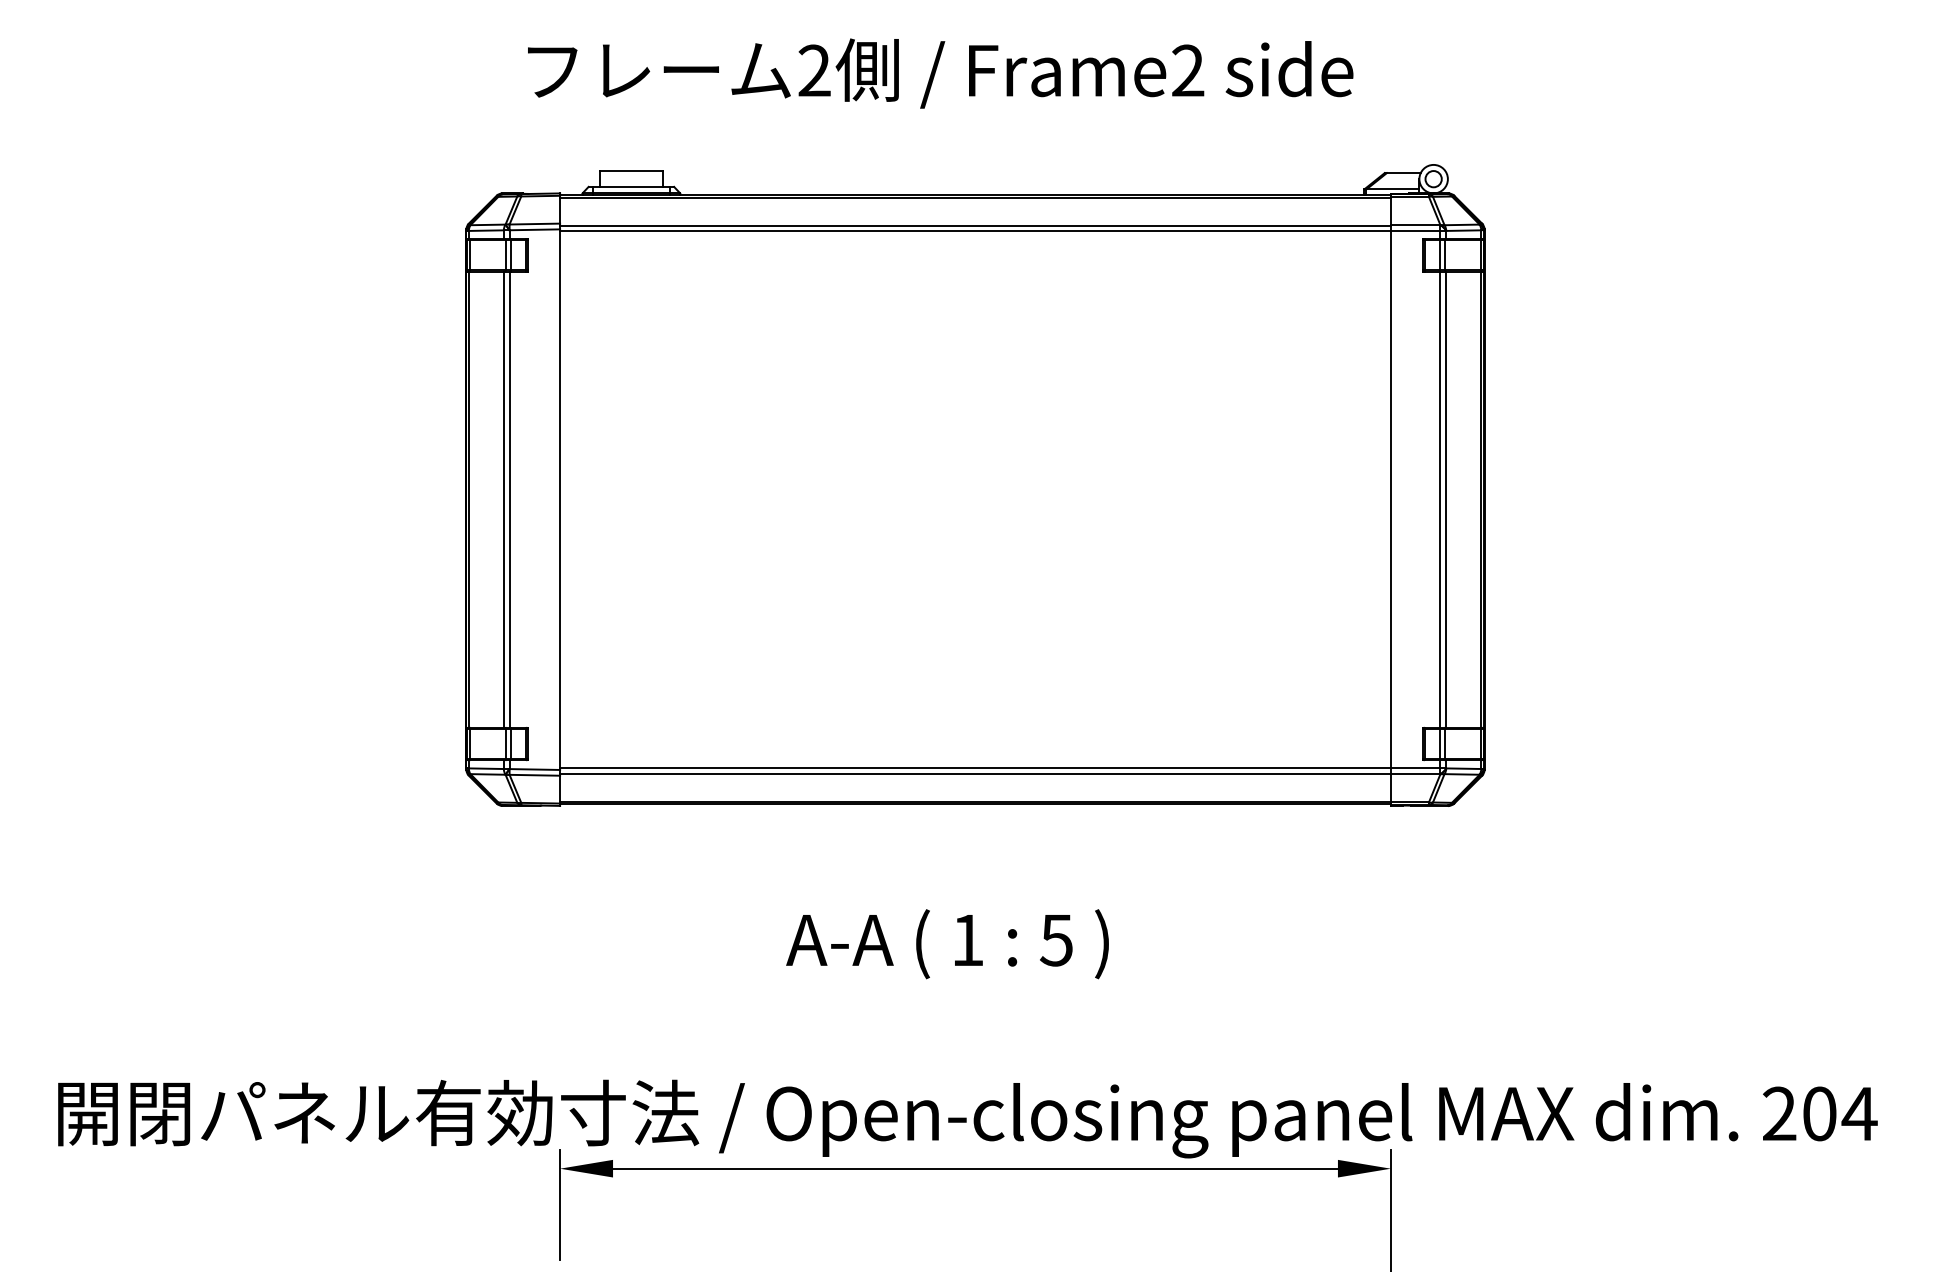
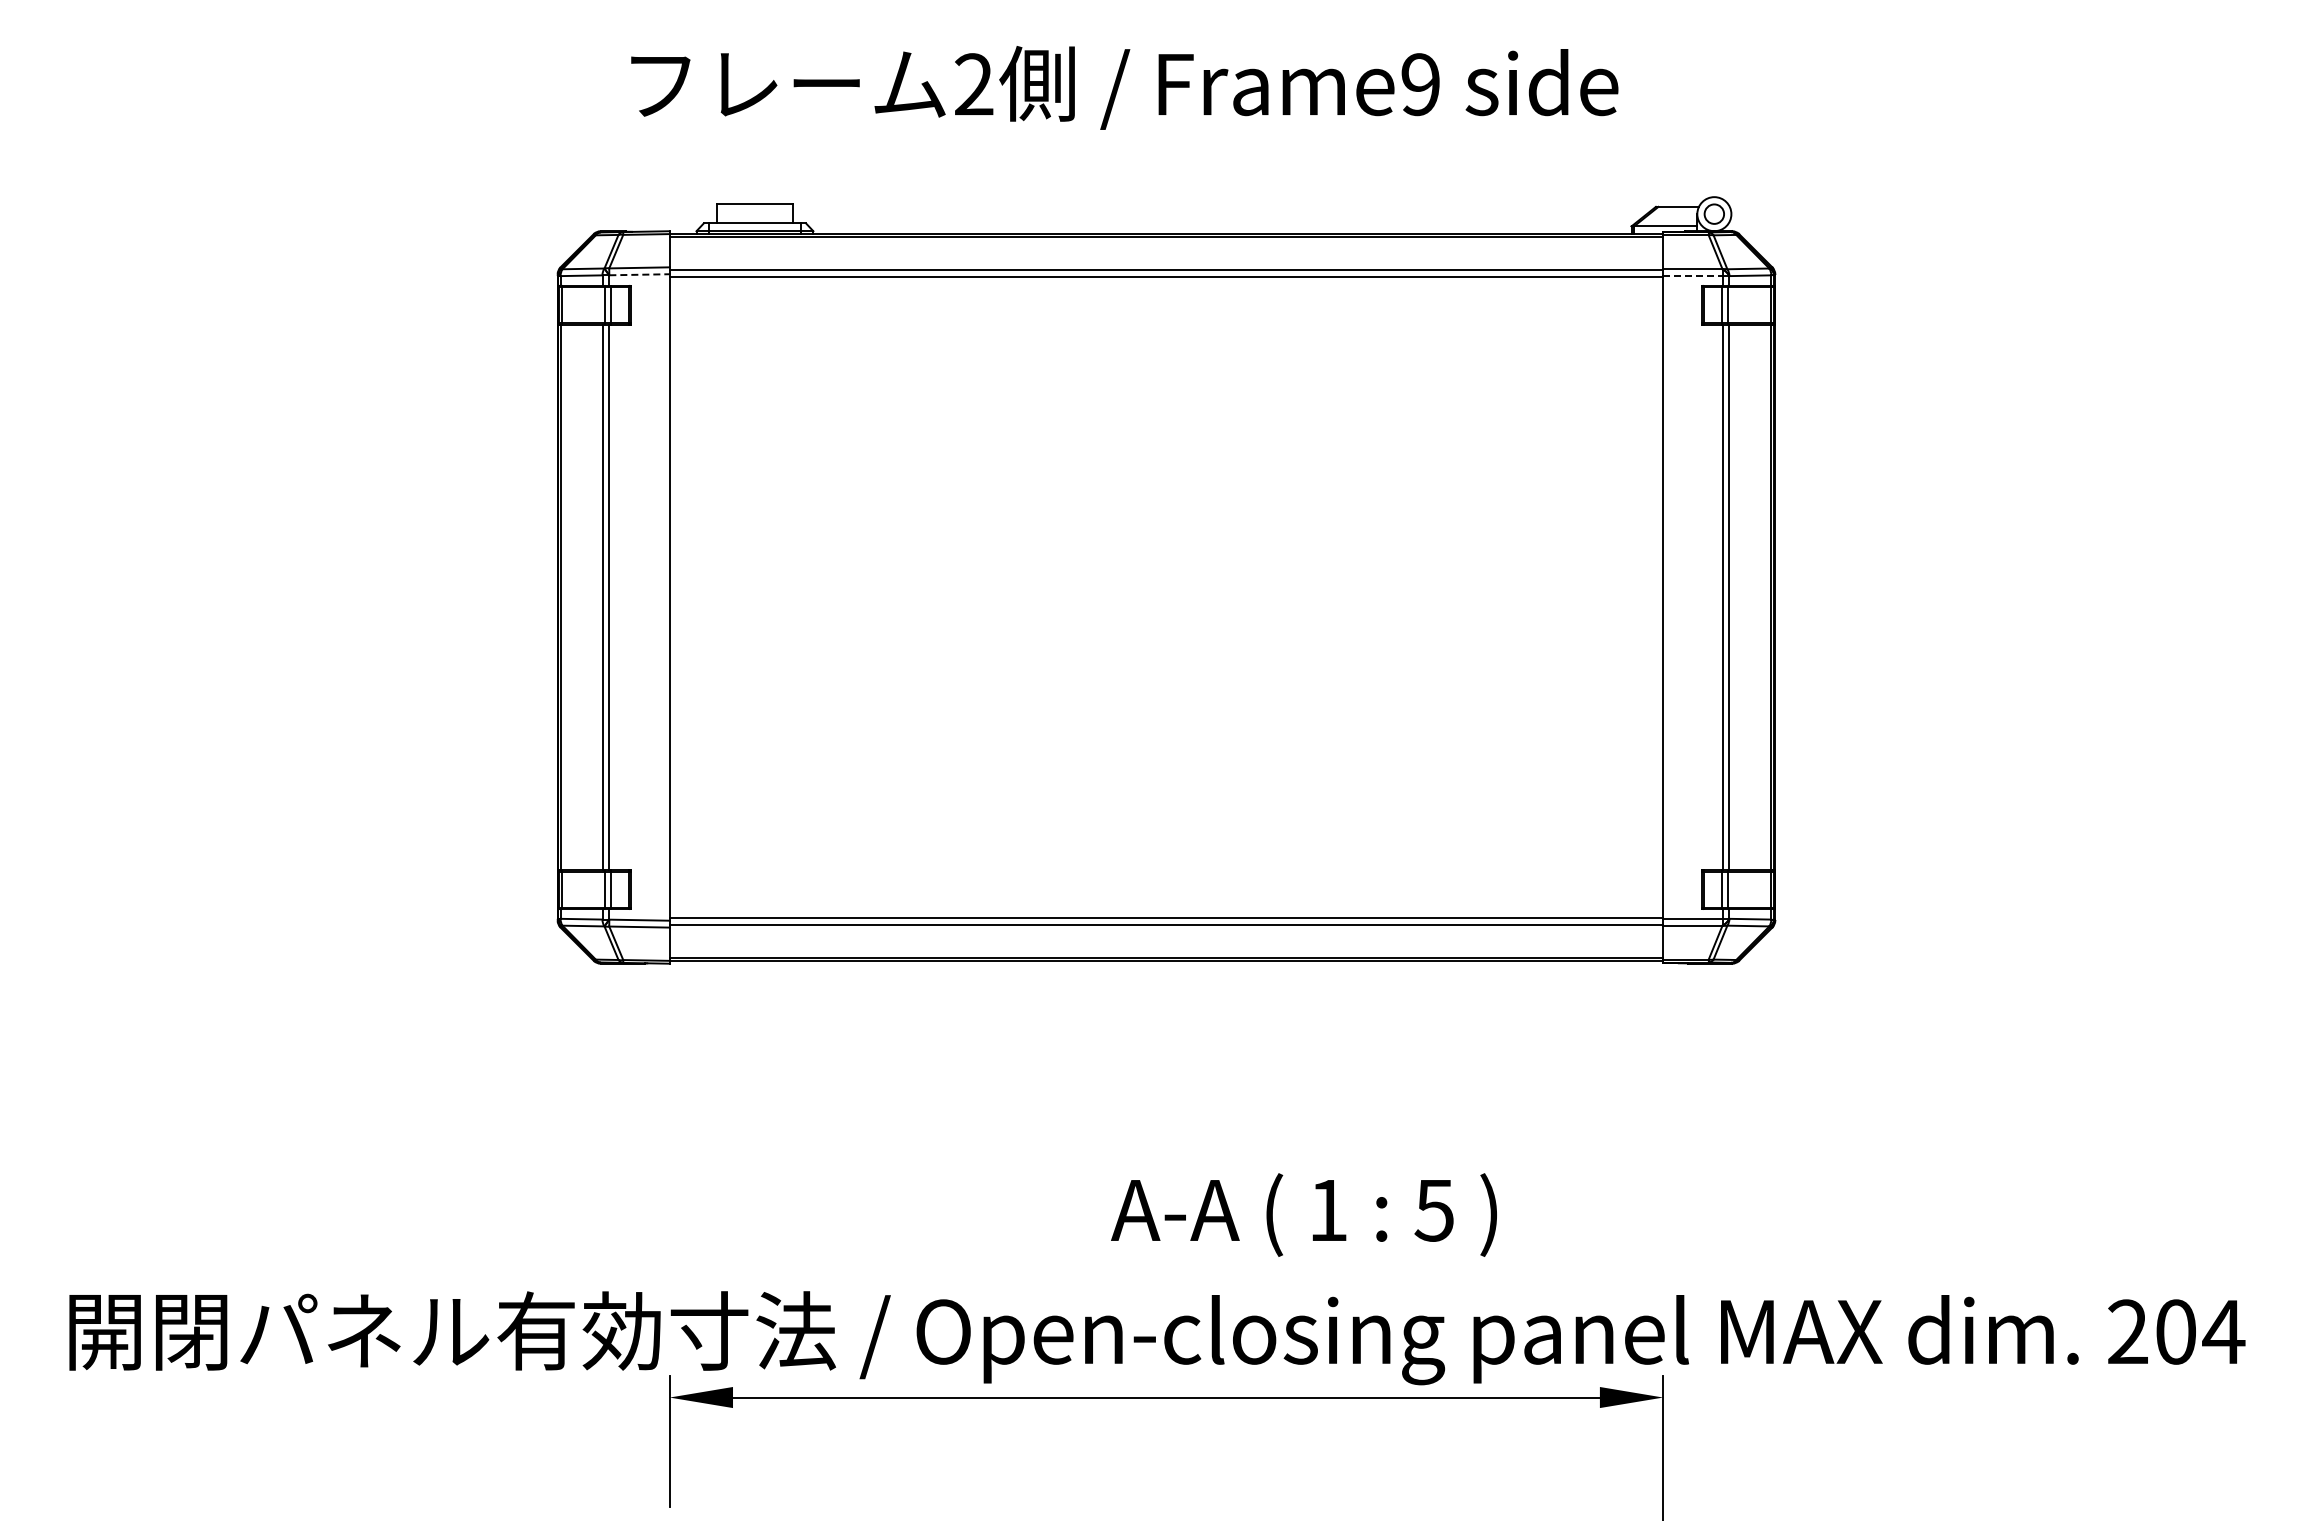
text: (1187, 70) -> (1420, 84), Frame2 -> Frame9
line: (535, 229) -> (640, 274), solid -> dashed
line: (1415, 231) -> (1692, 276), solid -> dashed
text: (947, 943) -> (1303, 1214), moved

